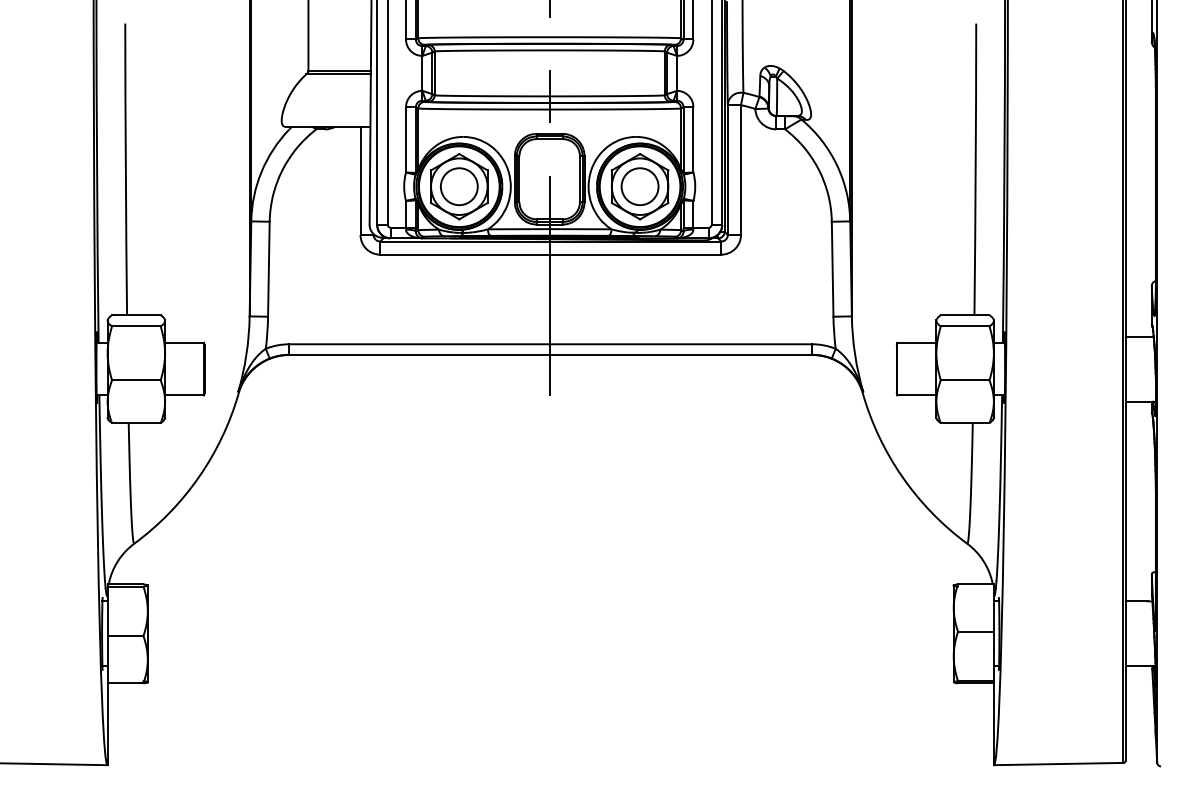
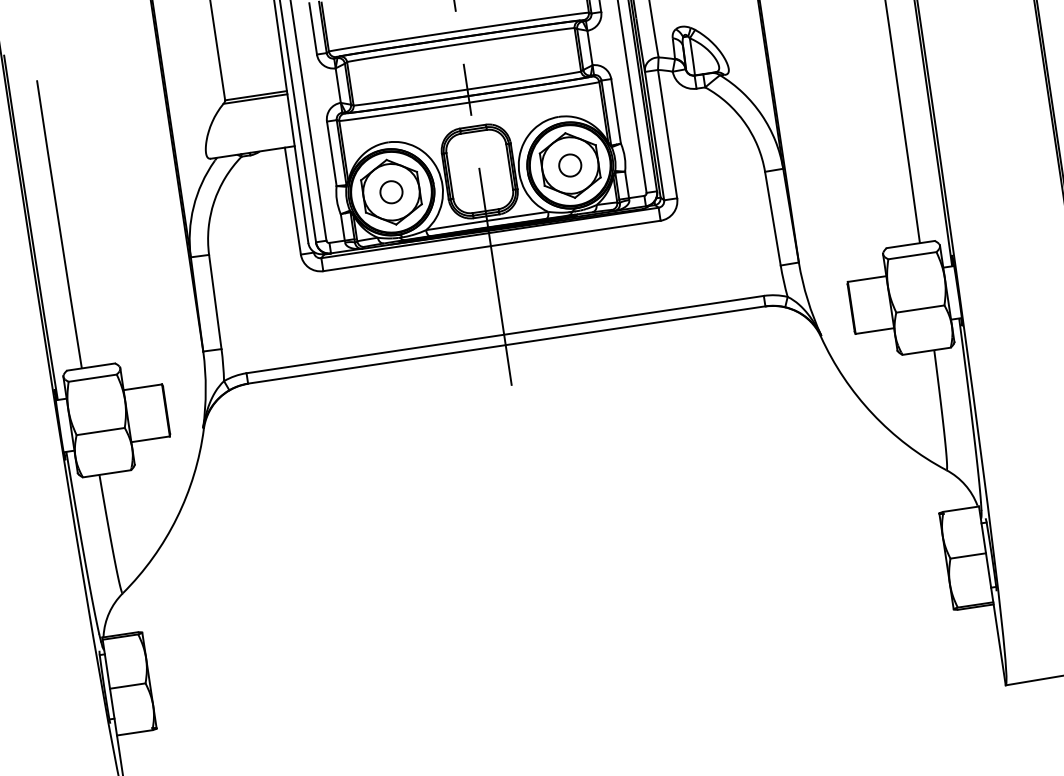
circle: (458, 186) -> (390, 192), size x0.6
circle: (639, 186) -> (569, 165), size x0.6

